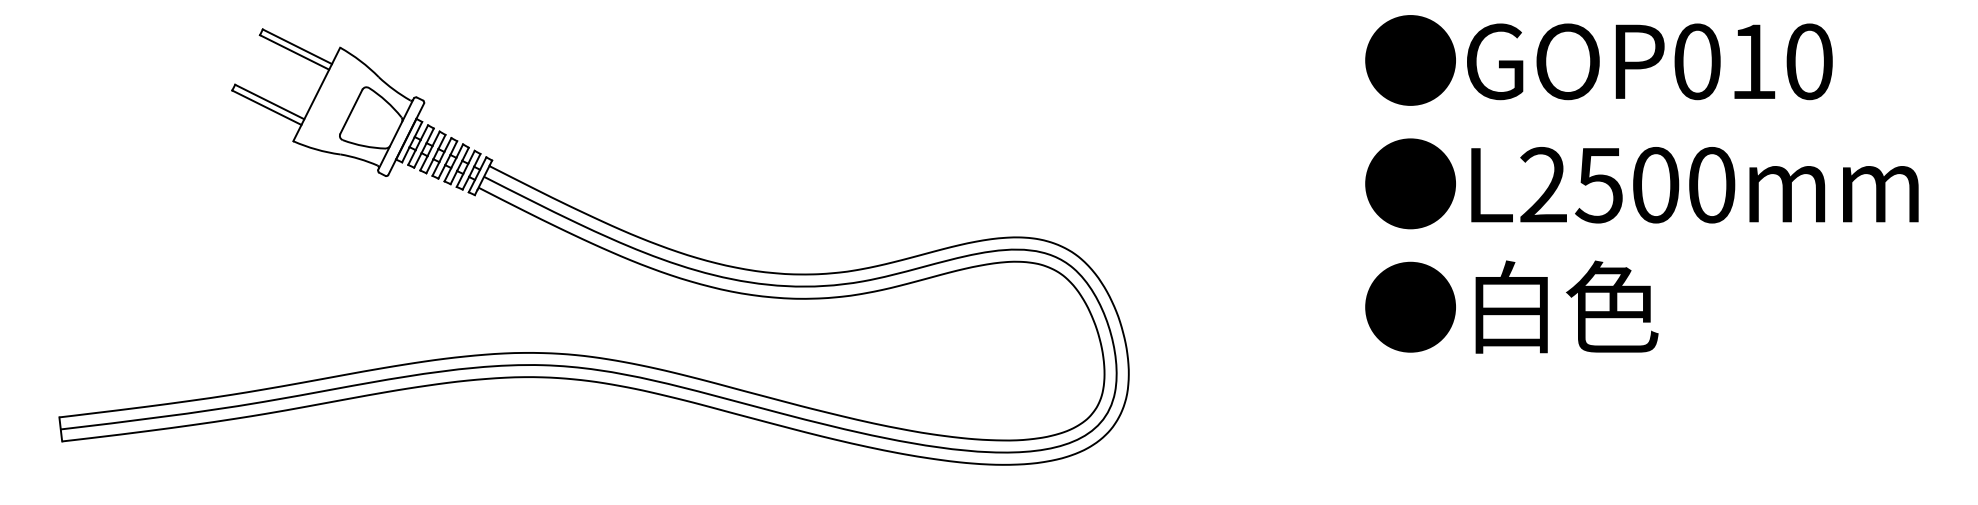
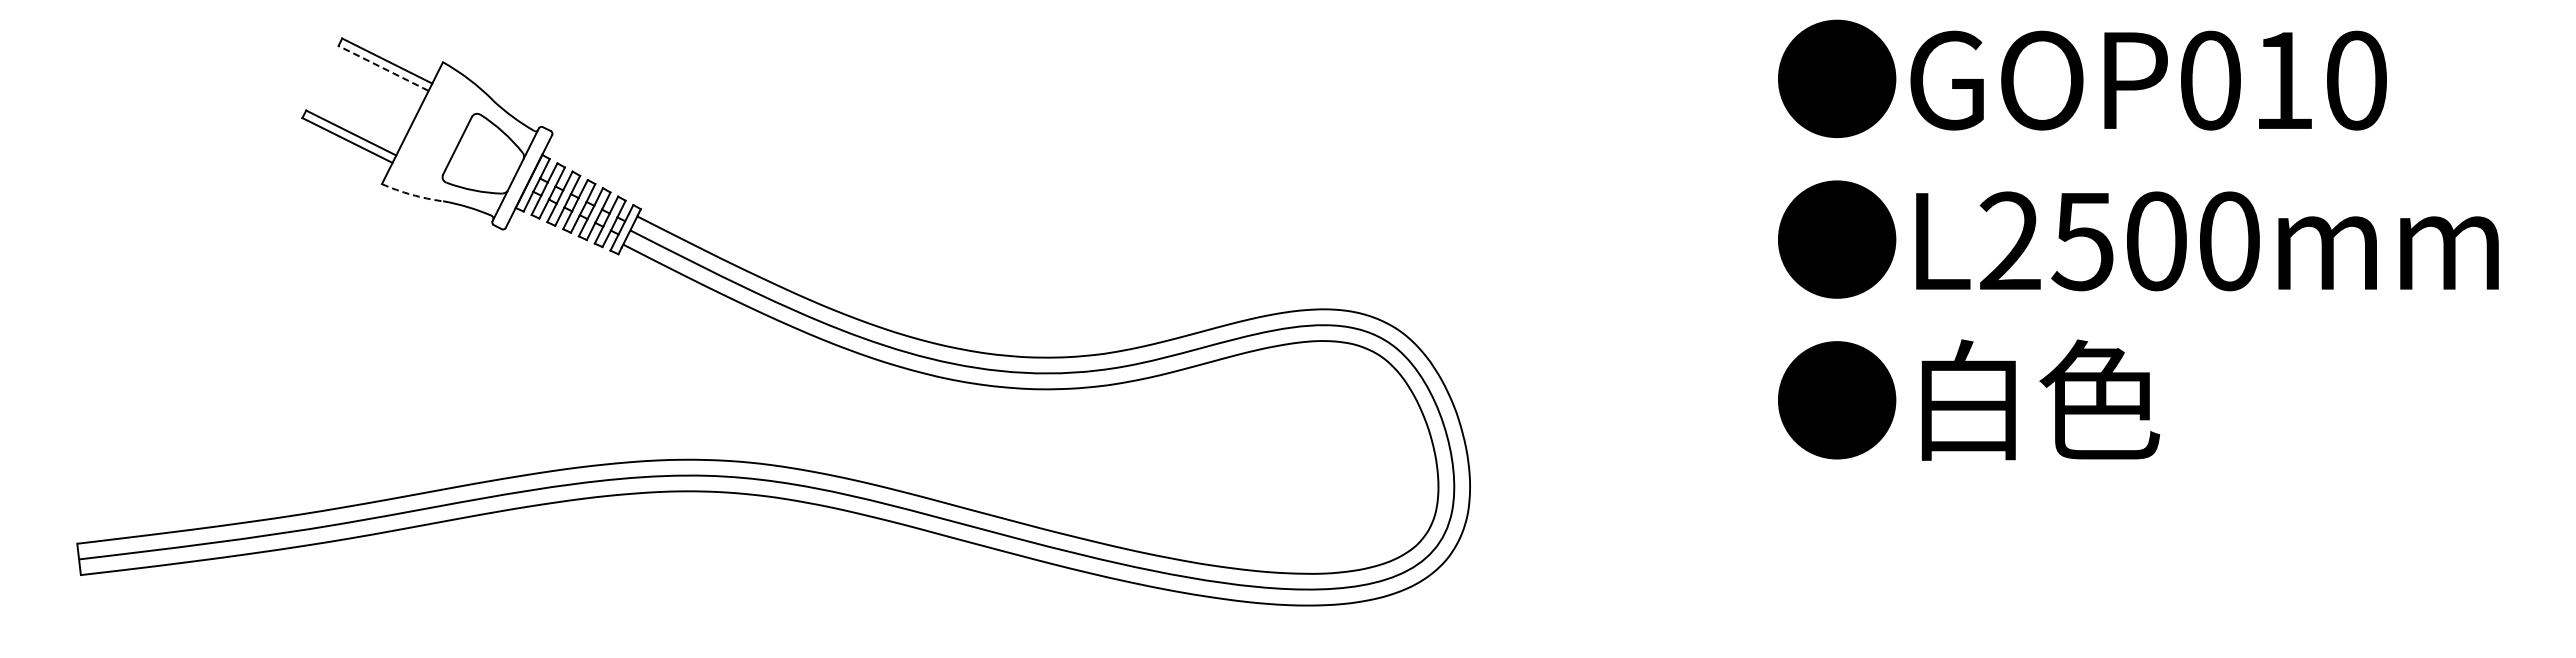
line: (294, 52) -> (383, 68), solid -> dashed
arc: (316, 149) -> (411, 194), solid -> dashed

